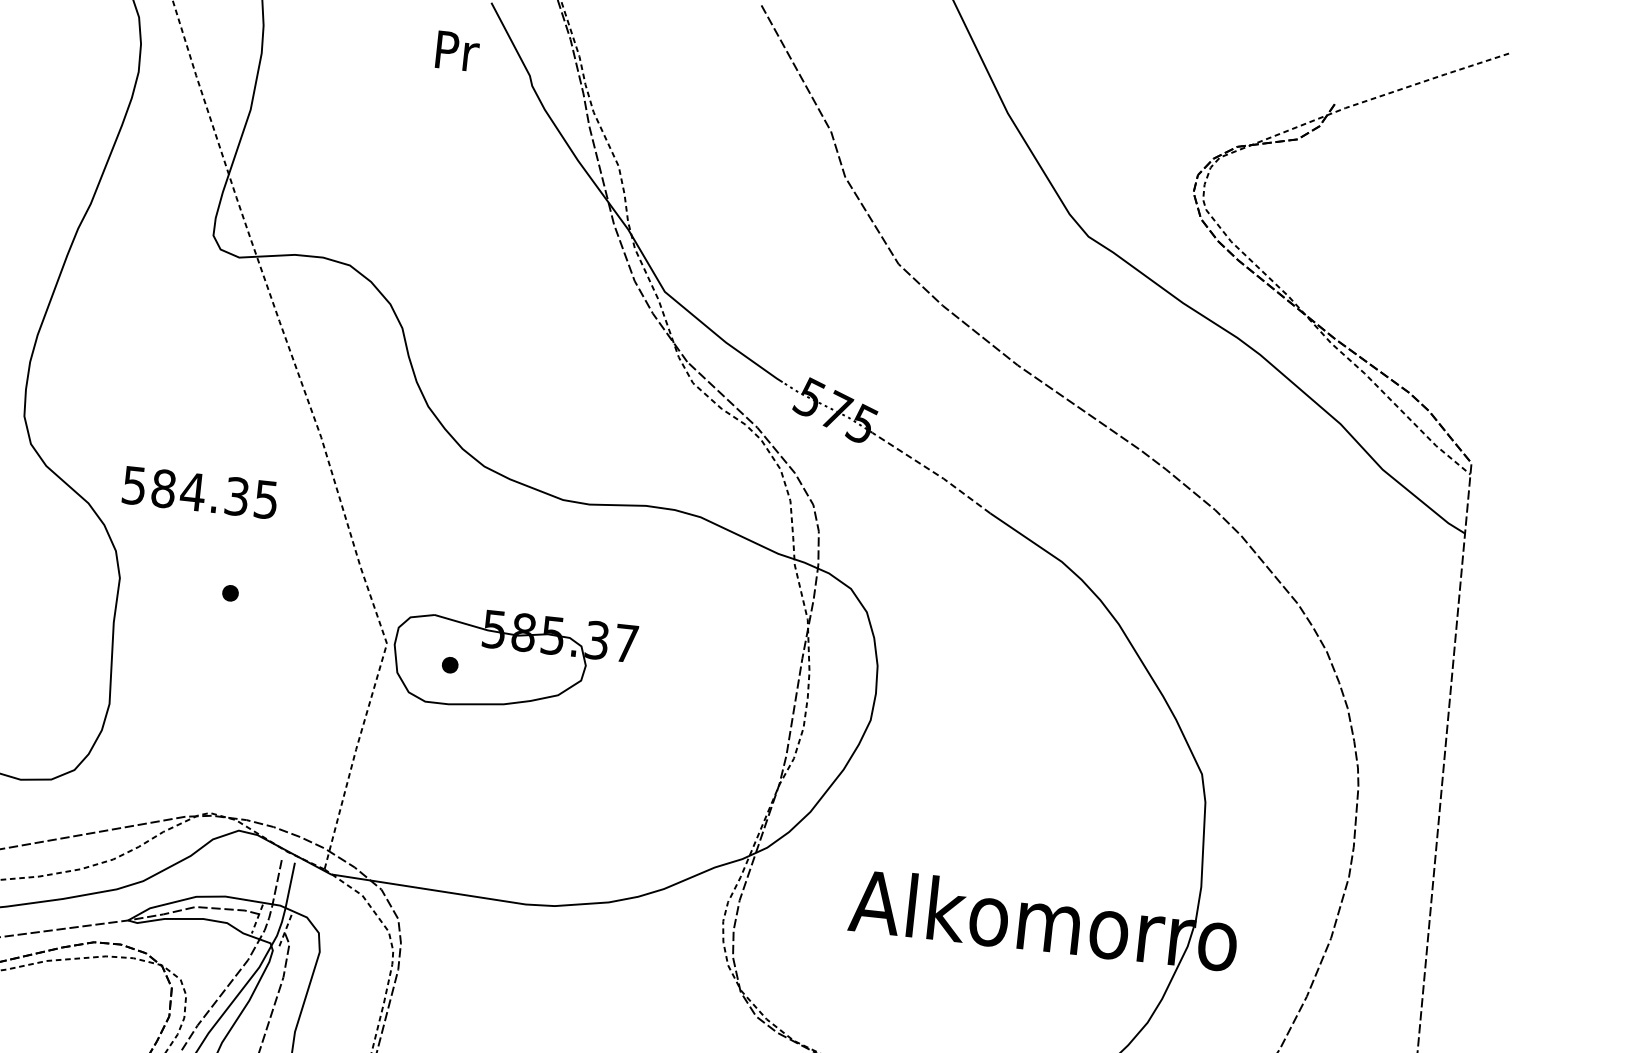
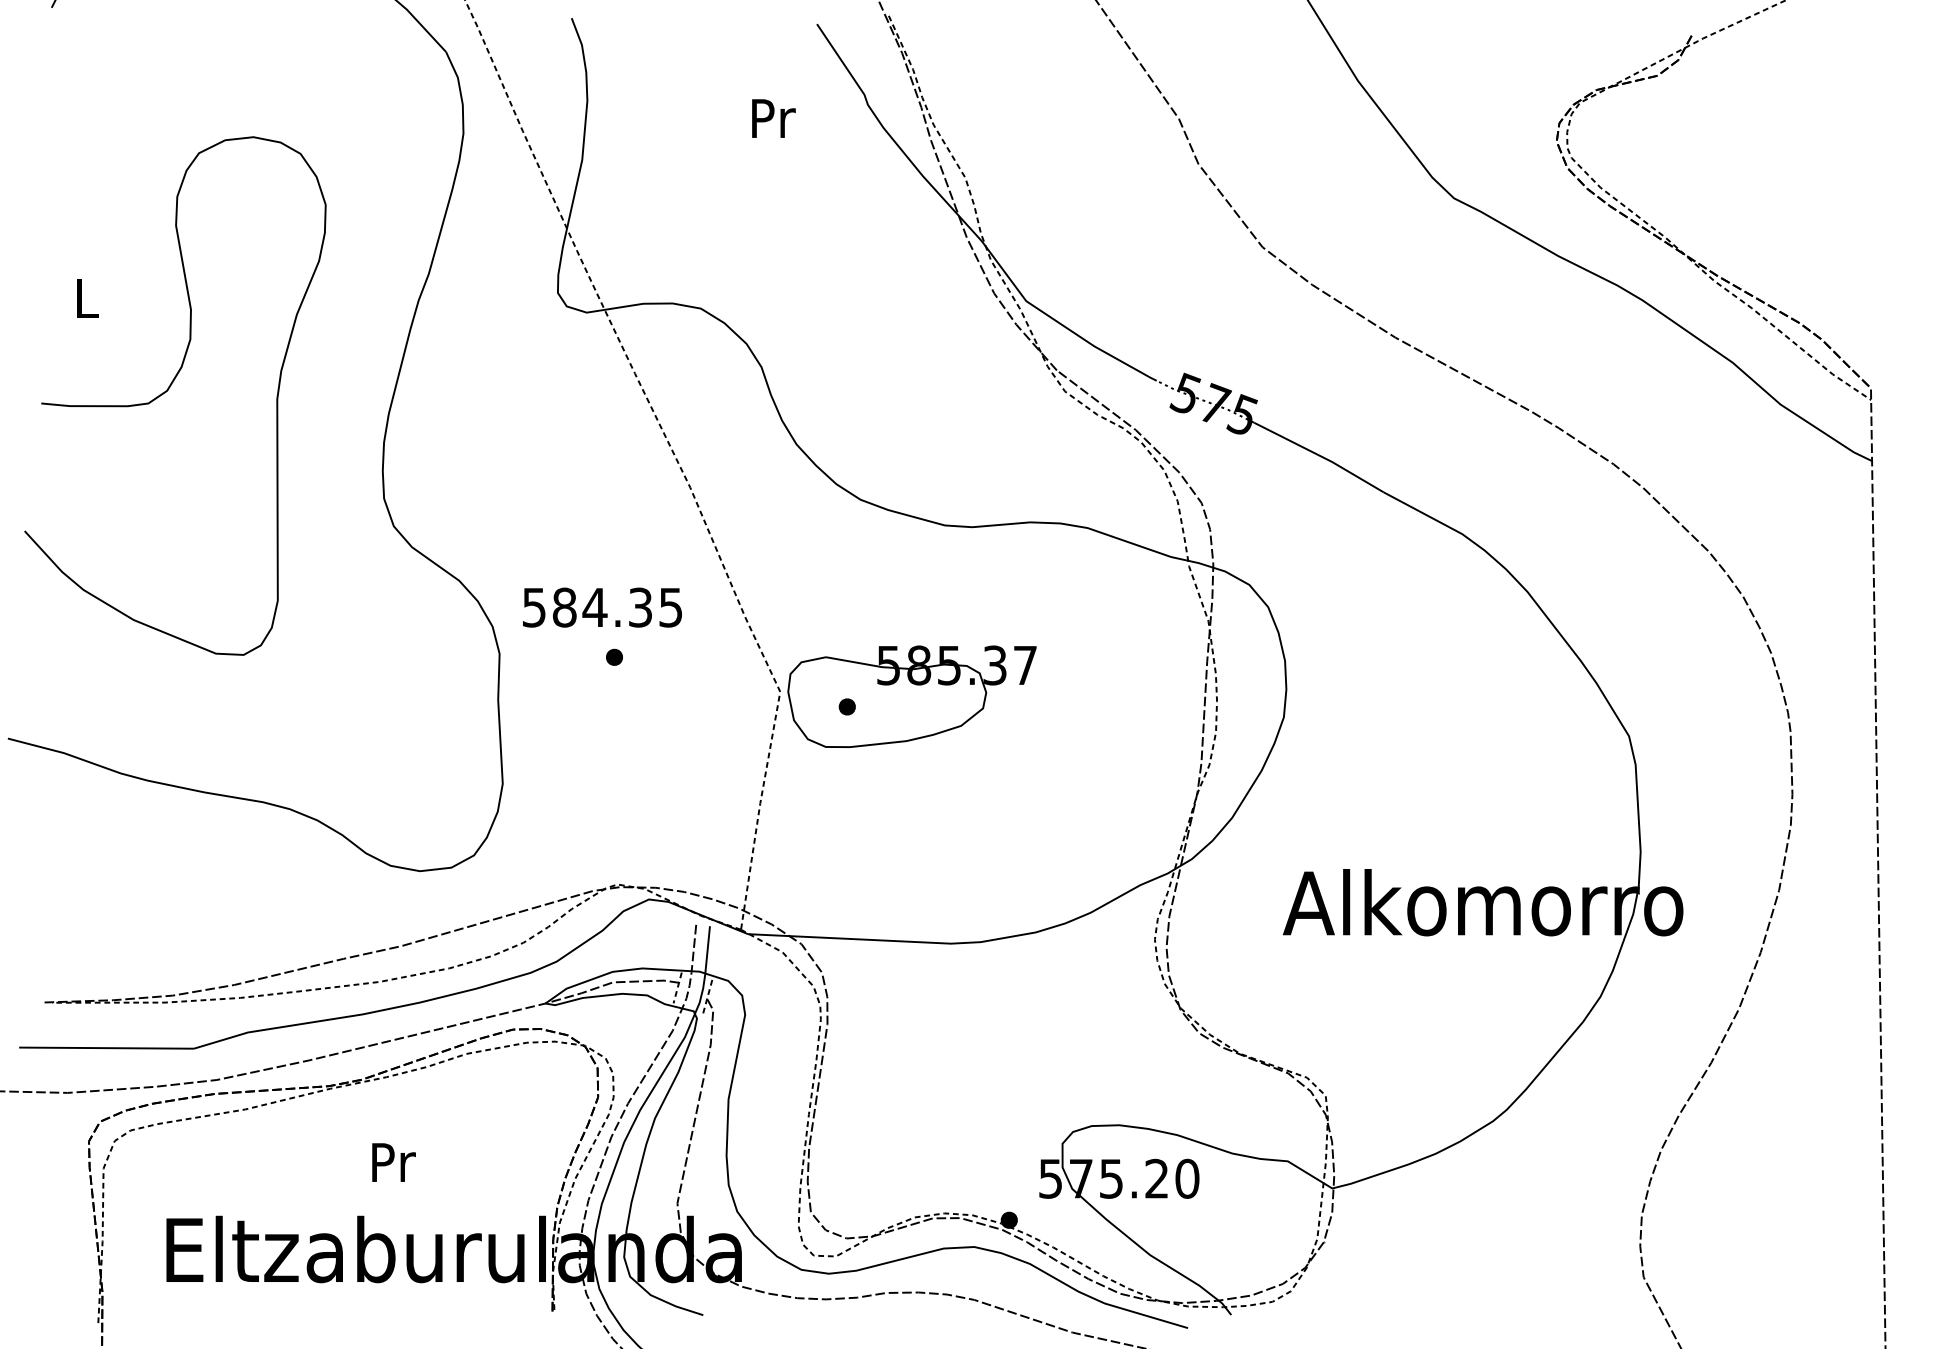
text: (457, 51) -> (773, 118), moved
line: (932, 471) -> (1319, 455), dashed -> solid
text: (200, 492) -> (602, 607), moved

